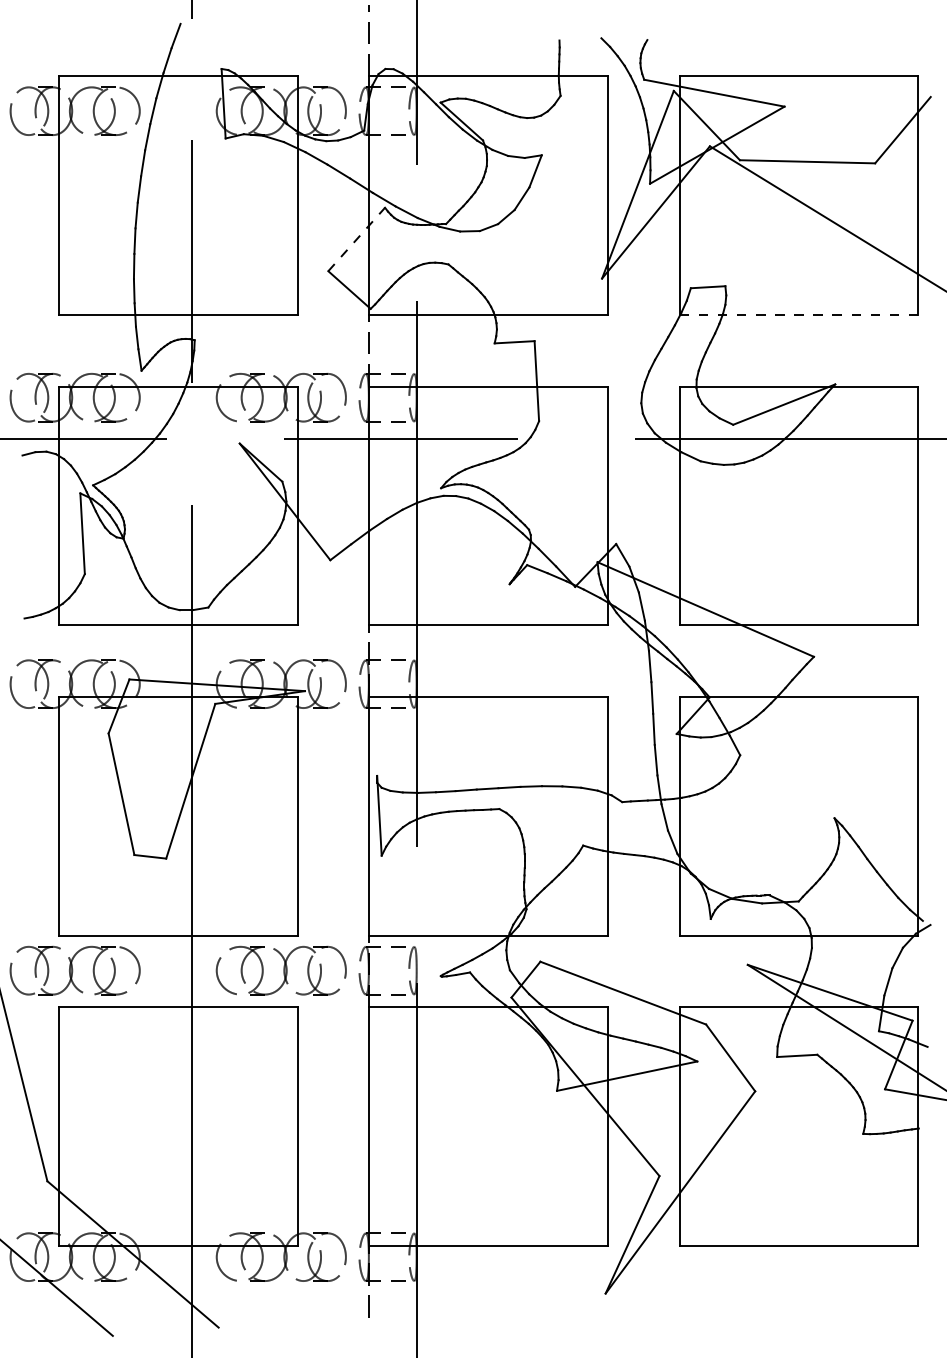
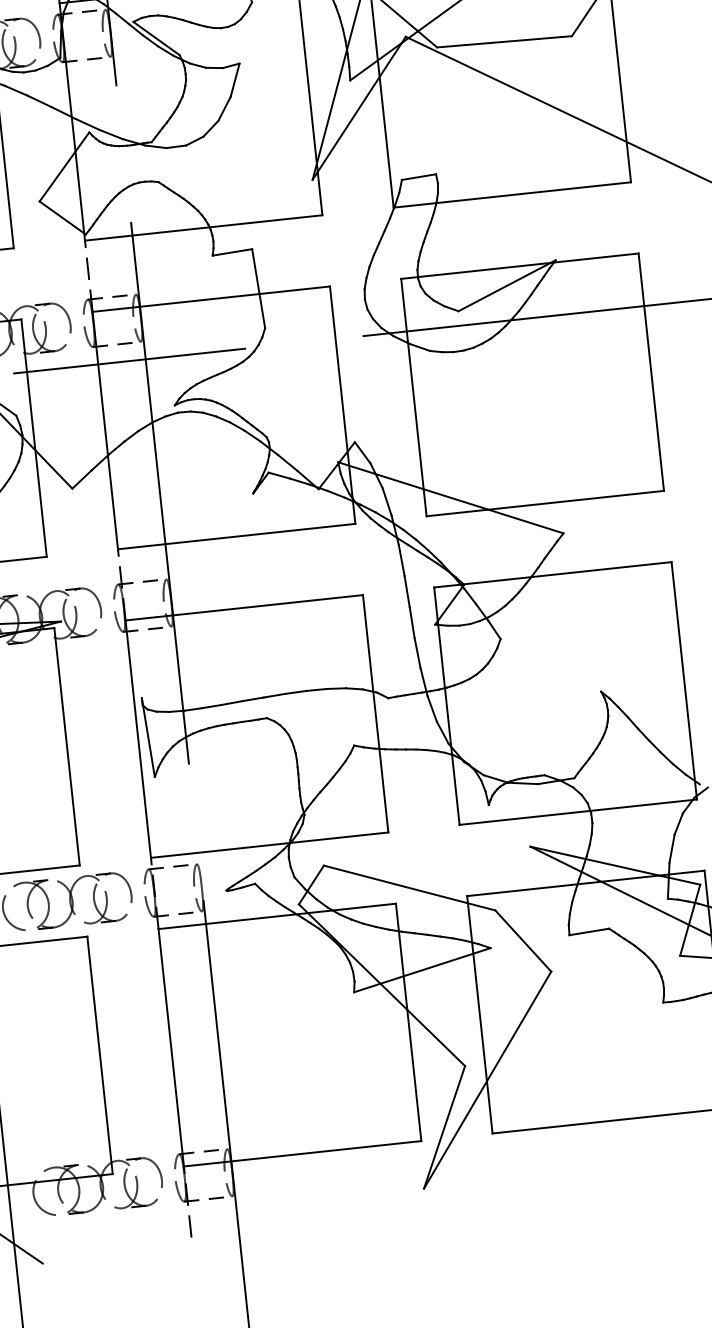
line: (356, 239) -> (64, 167), dashed -> solid
line: (798, 314) -> (511, 194), dashed -> solid

